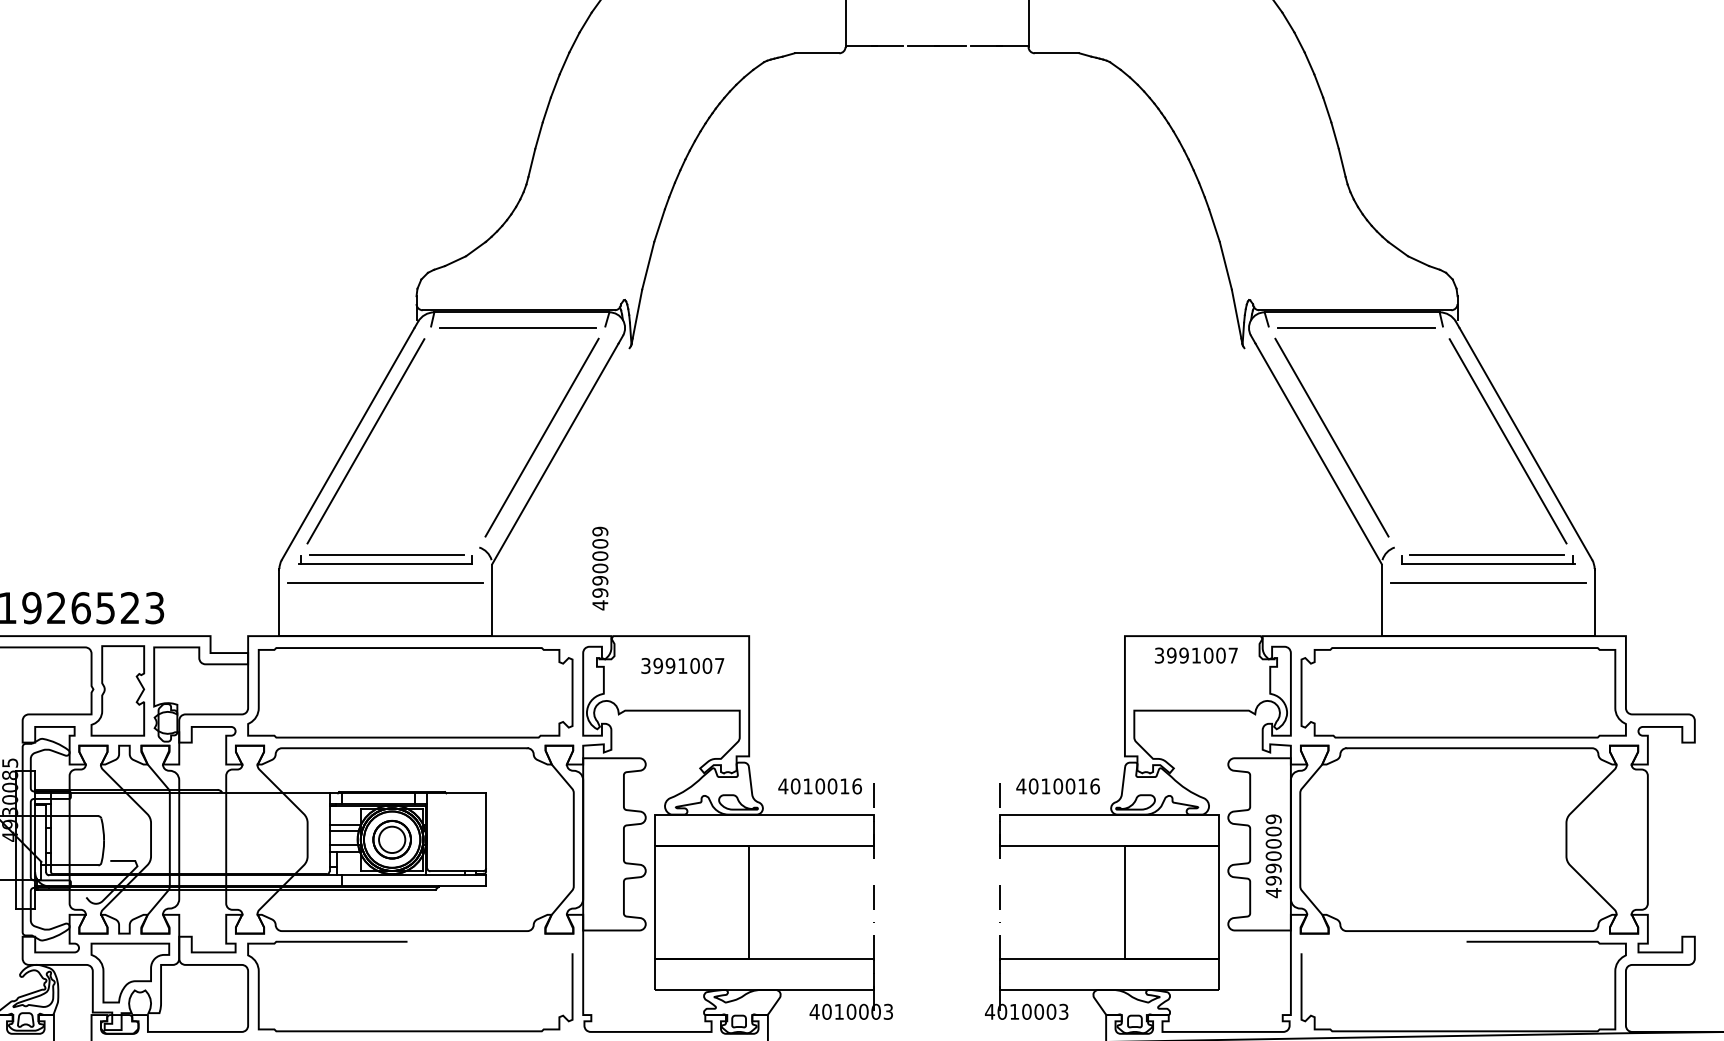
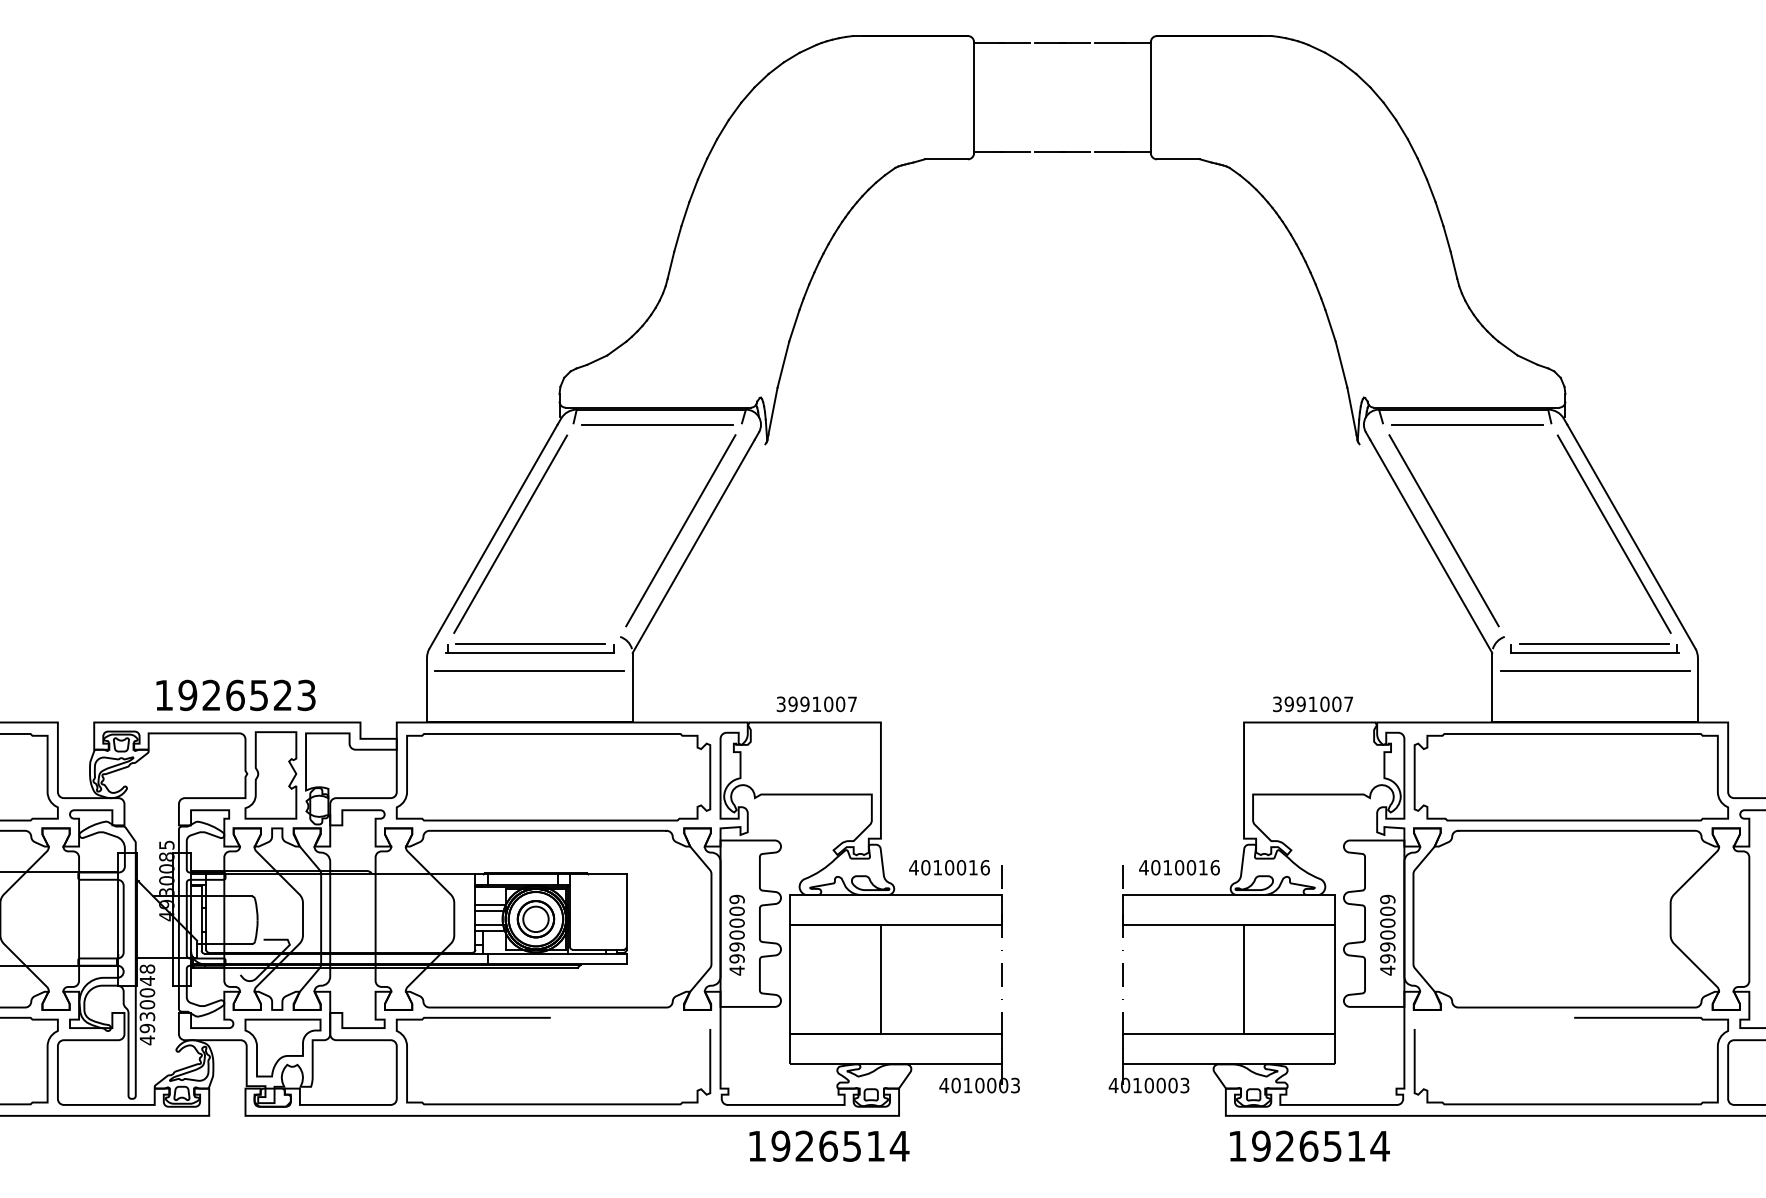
text: (599, 567) -> (736, 934), moved
text: (1195, 655) -> (1312, 704), moved
text: (682, 666) -> (816, 704), moved

